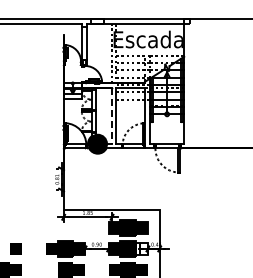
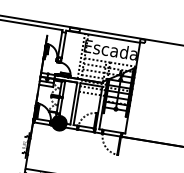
line: (111, 115) -> (73, 103), dashed -> solid

